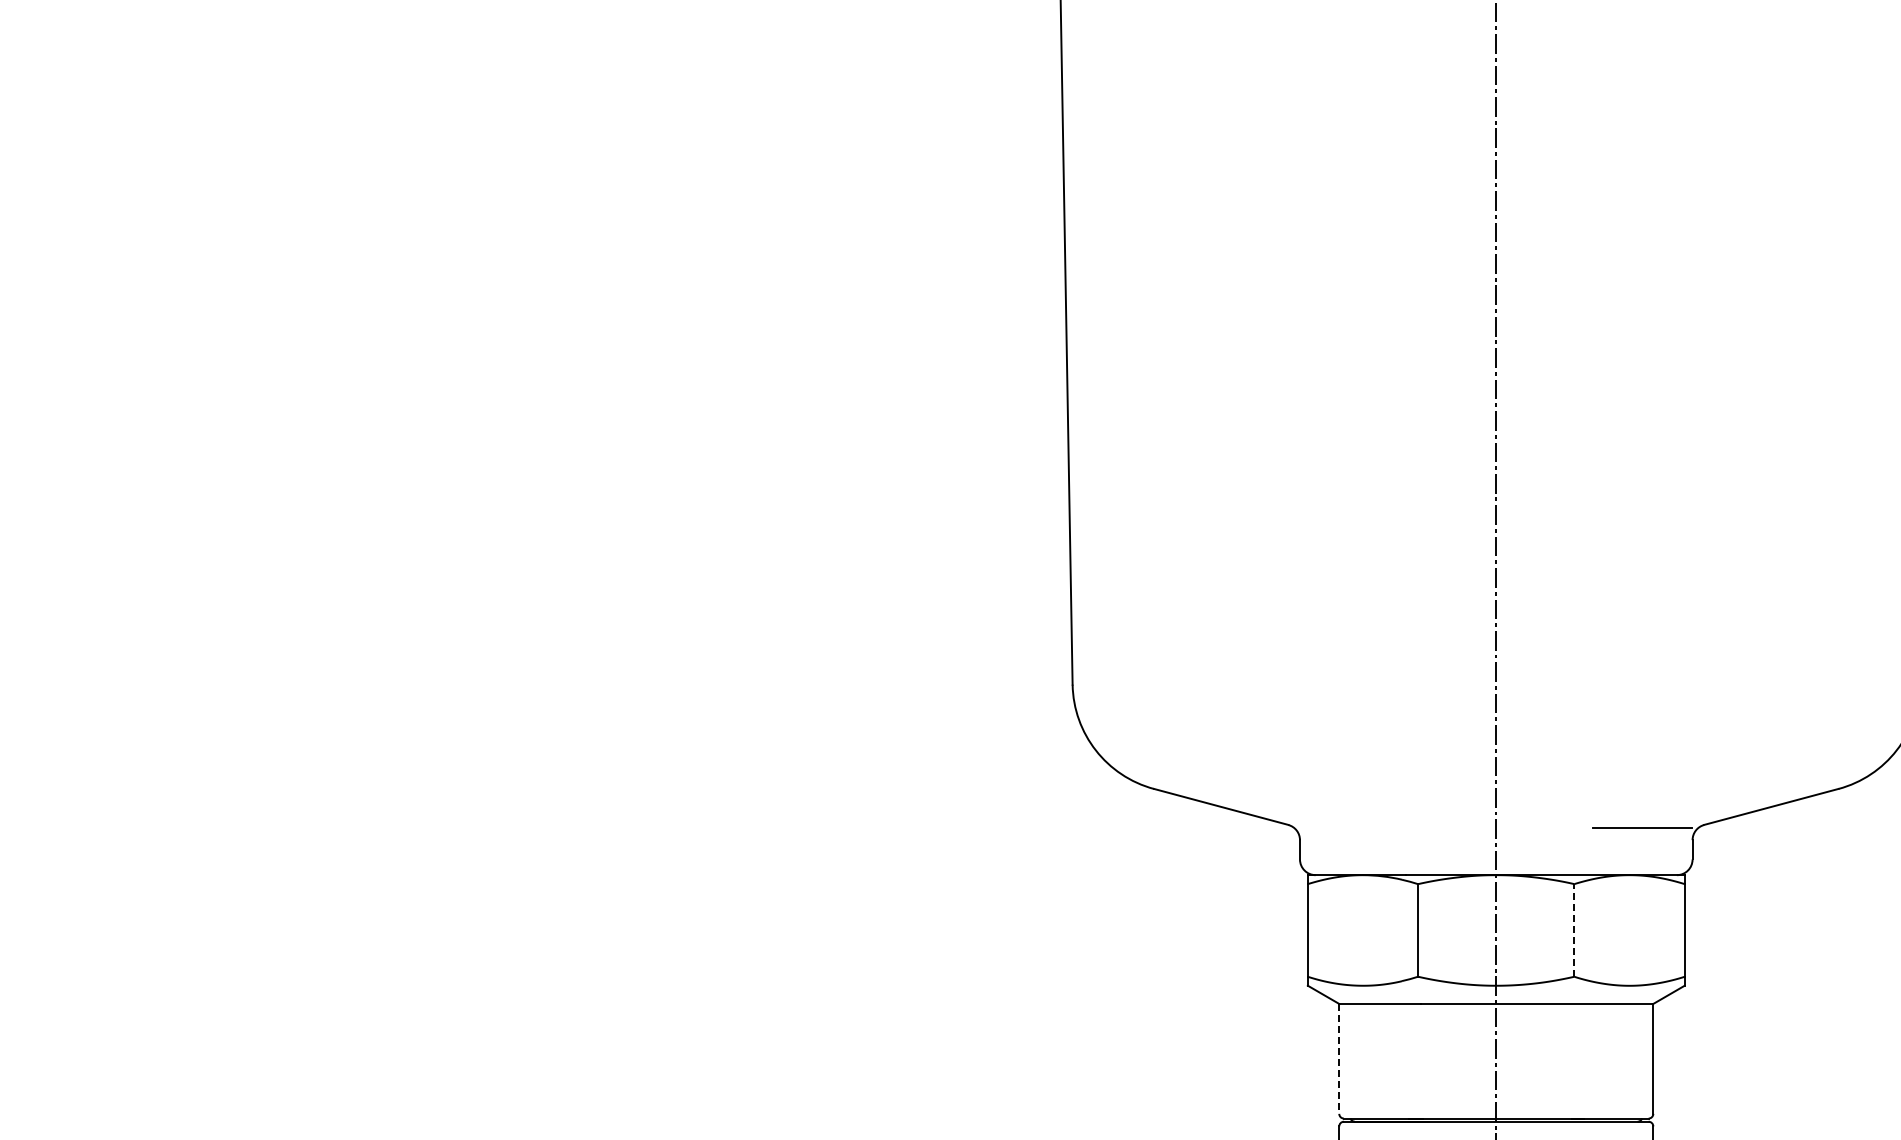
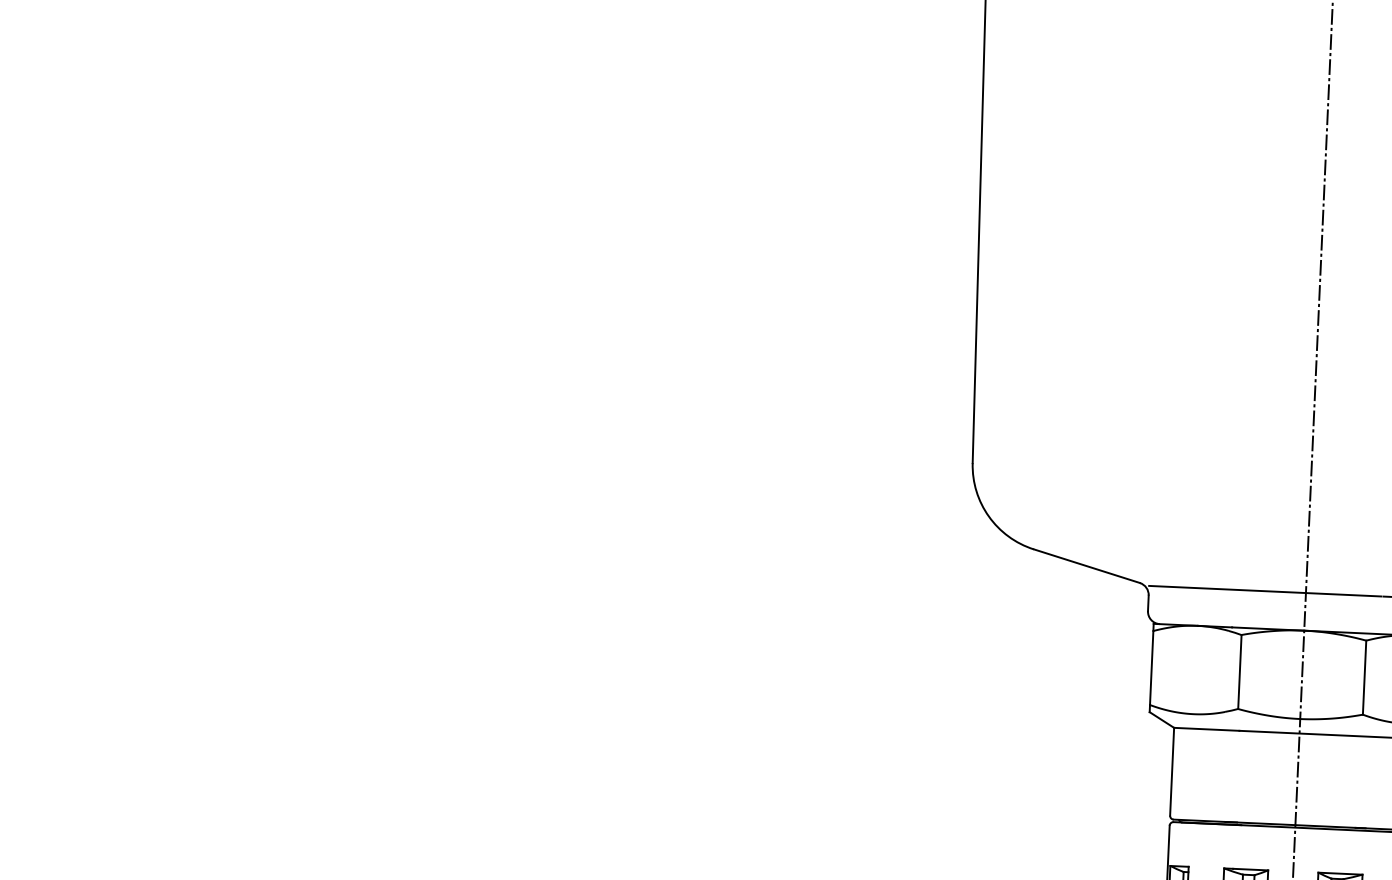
line: (1445, 828) -> (1265, 591), added
line: (1574, 929) -> (1364, 676), dashed -> solid
line: (1339, 1058) -> (1172, 771), dashed -> solid

